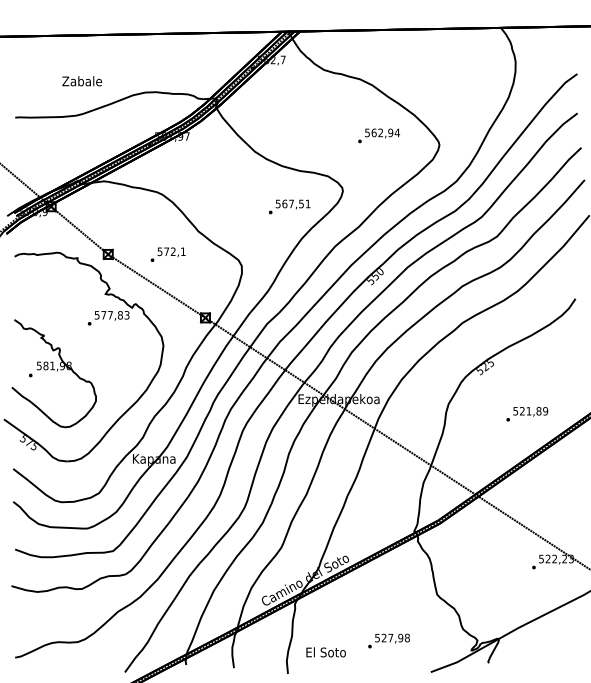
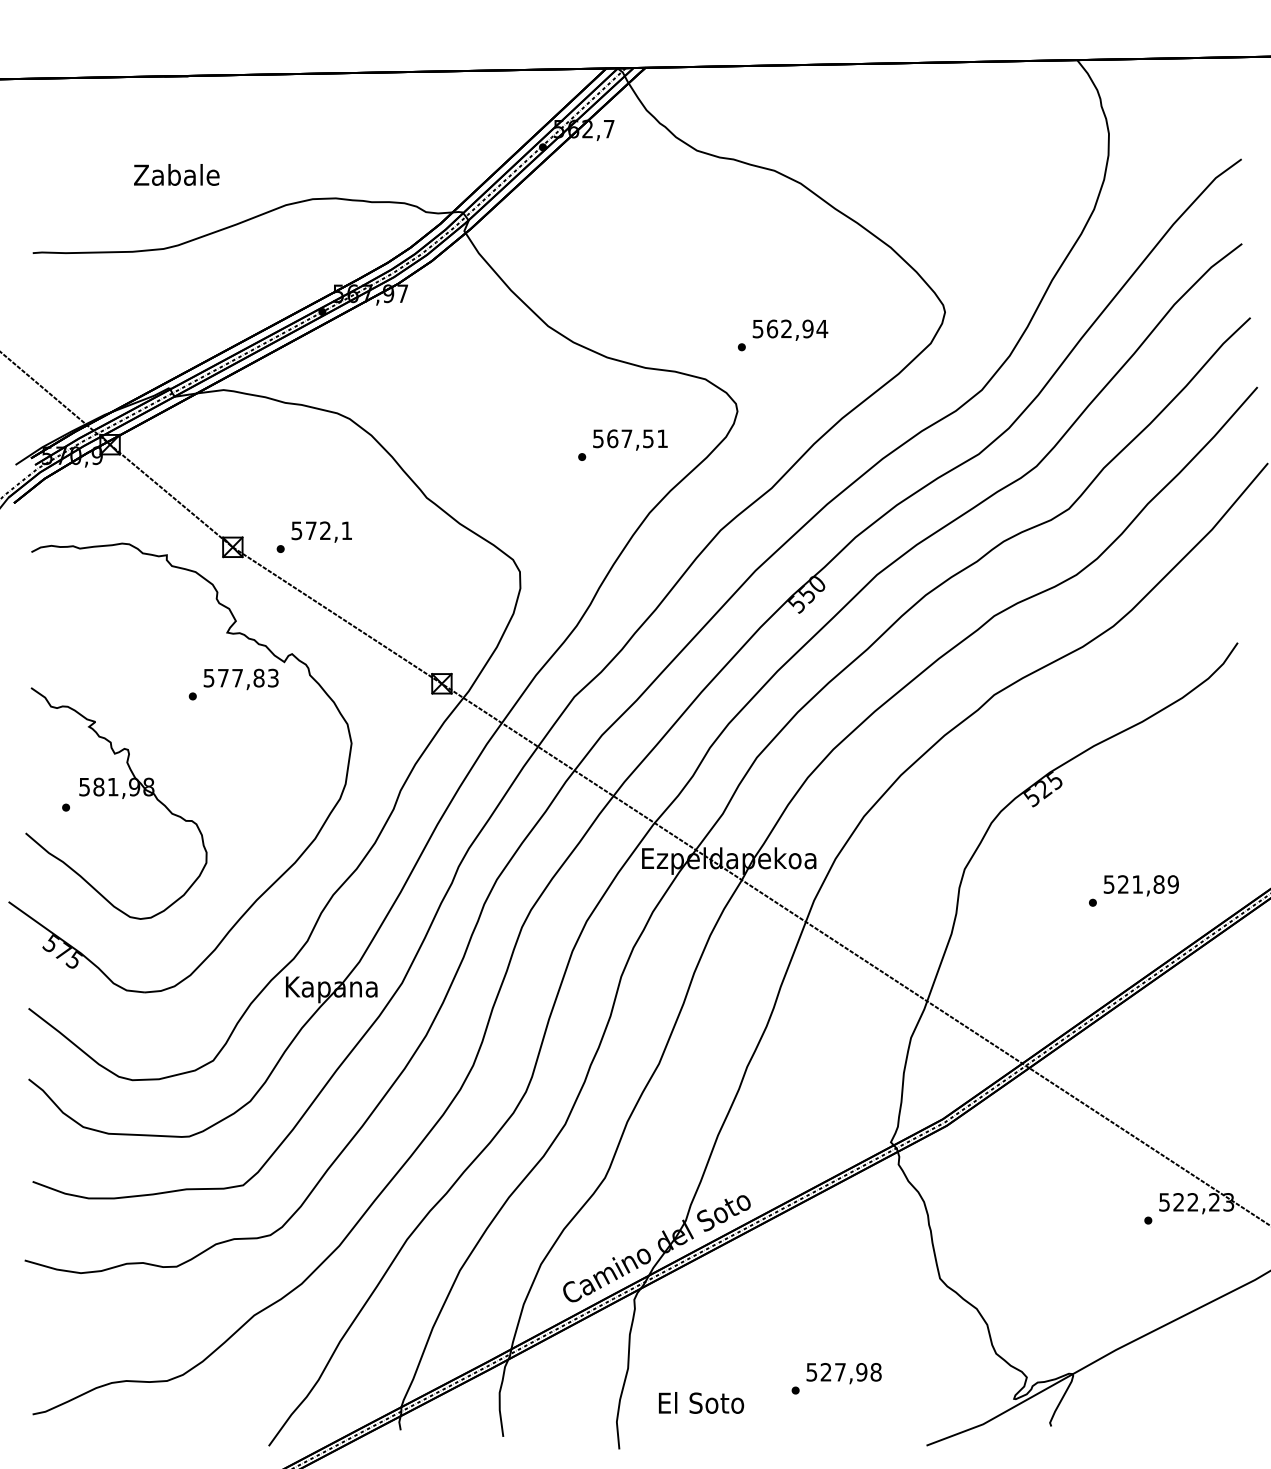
text: (379, 135) -> (783, 334), moved
text: (167, 254) -> (312, 536), moved

